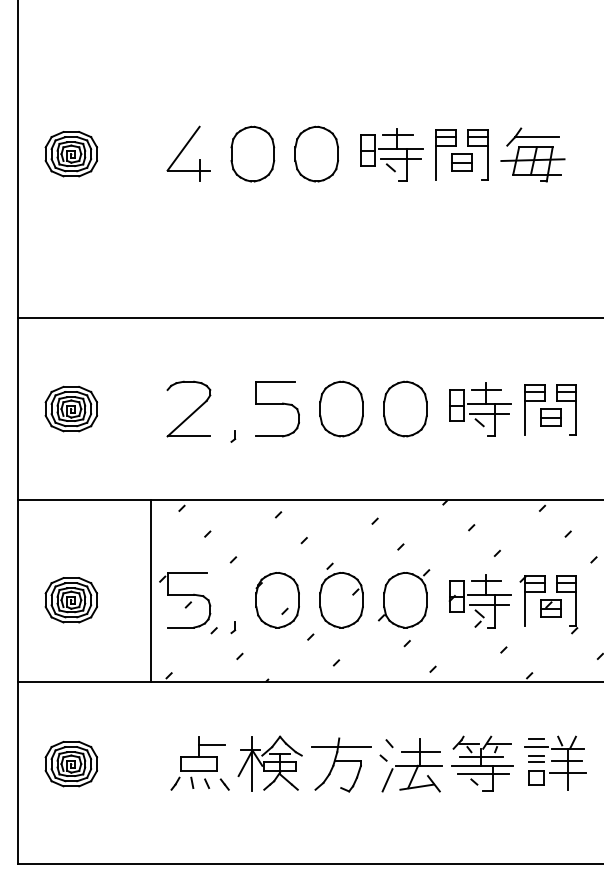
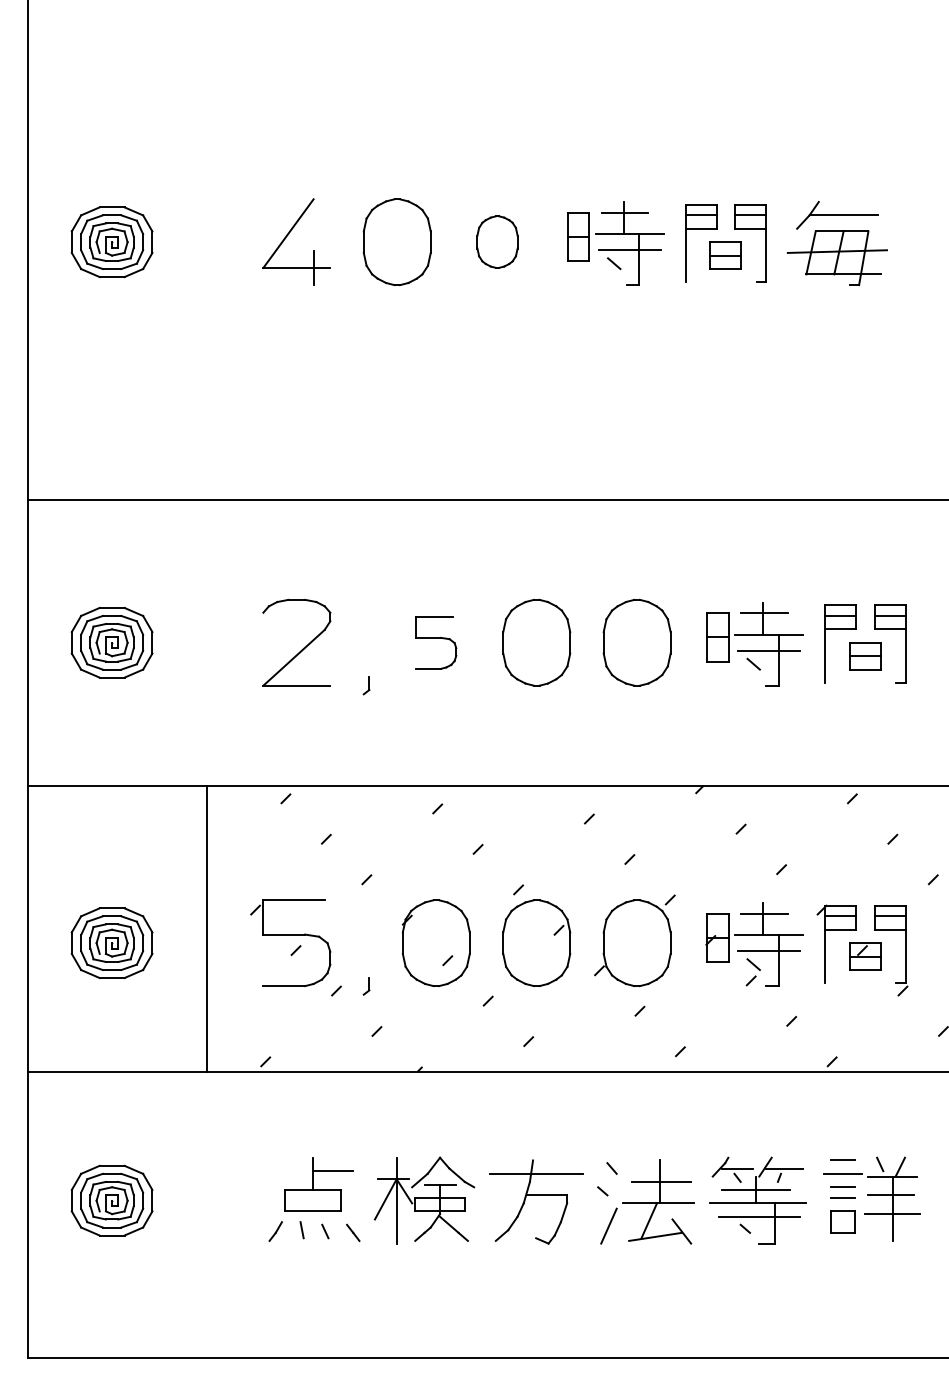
part: (316, 153) -> (497, 241), size x0.6
part: (277, 409) -> (436, 643), size x0.6
line: (150, 591) -> (206, 929), moved

